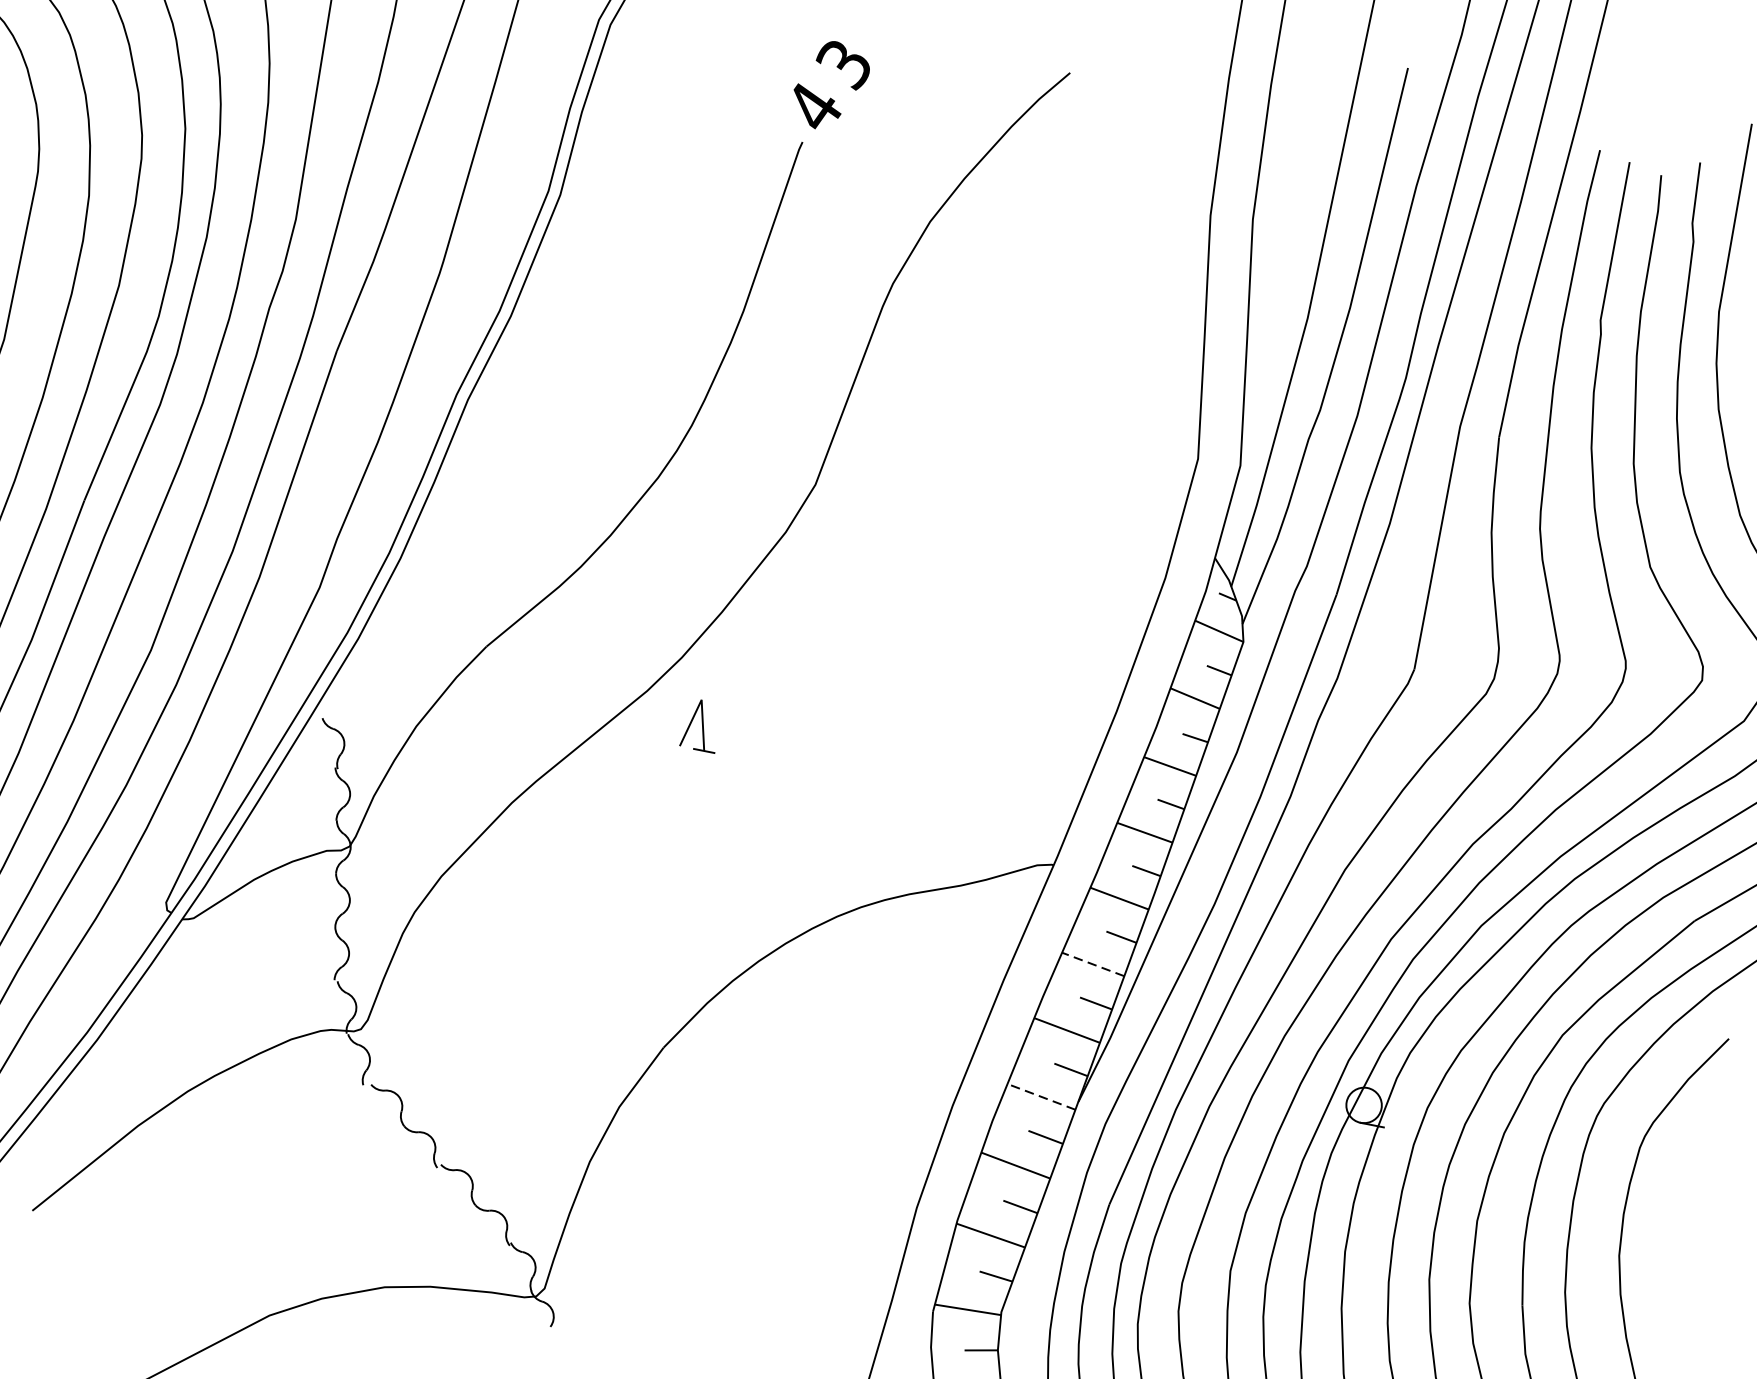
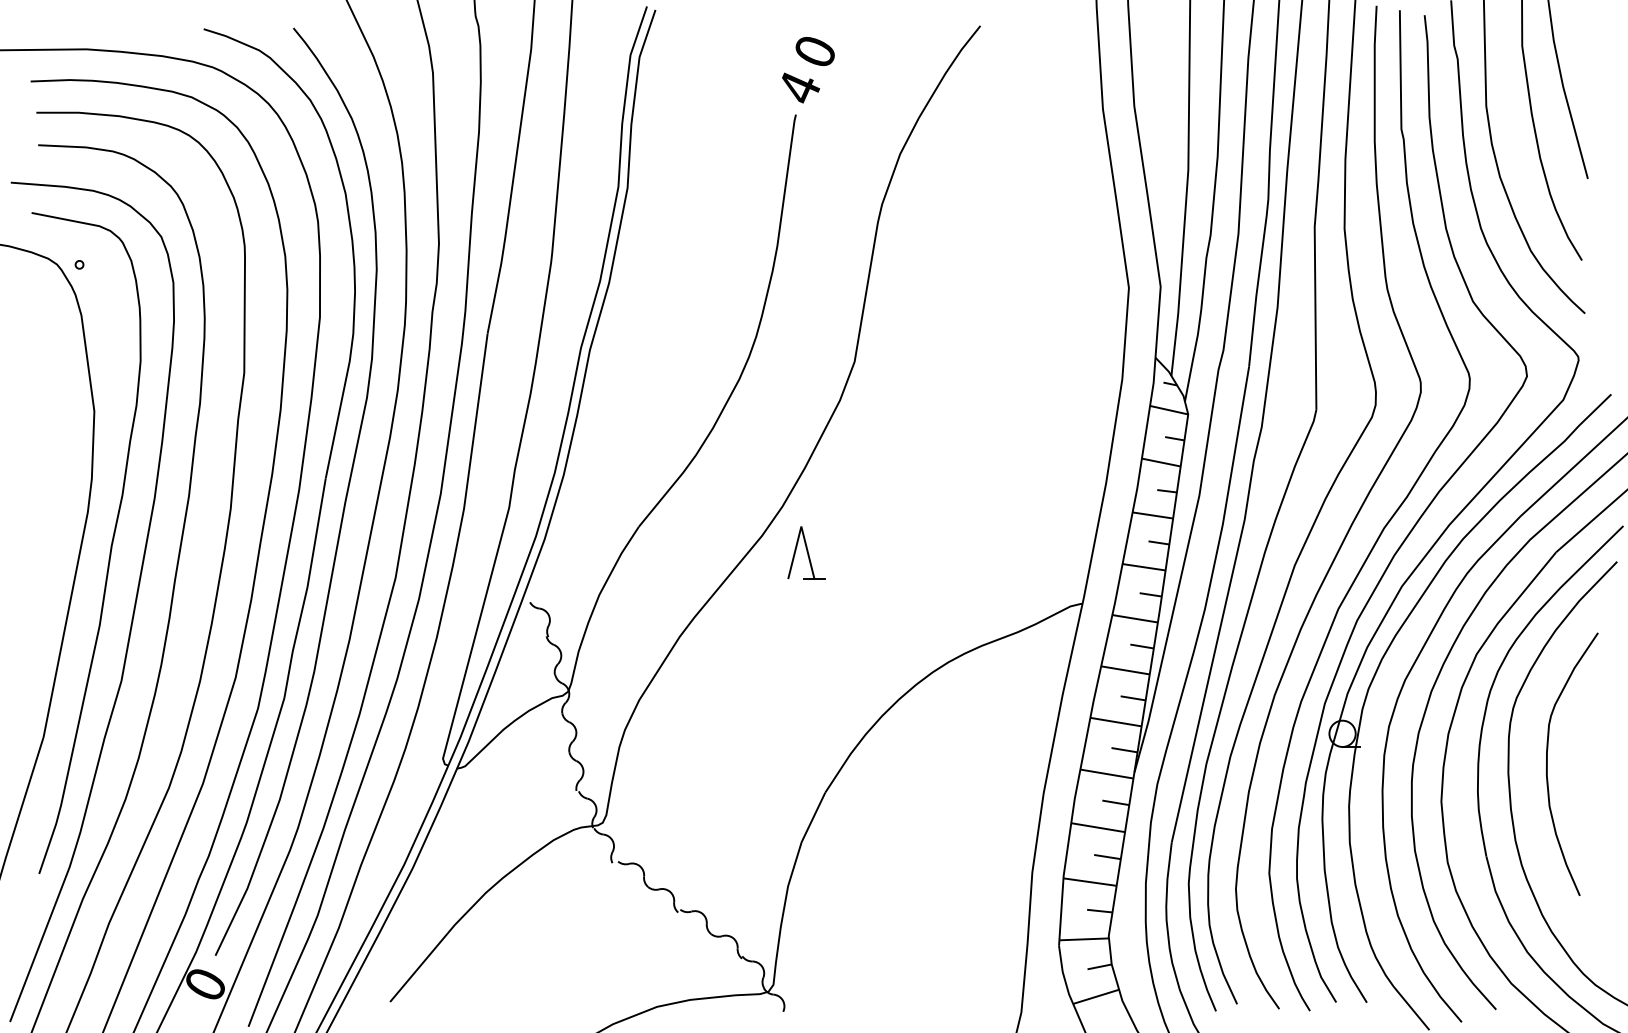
text: (842, 64) -> (813, 52), 3 -> 0
part: (701, 724) -> (806, 552), size x1.43
line: (1093, 964) -> (1125, 670), dashed -> solid
line: (1040, 1097) -> (1106, 774), dashed -> solid

